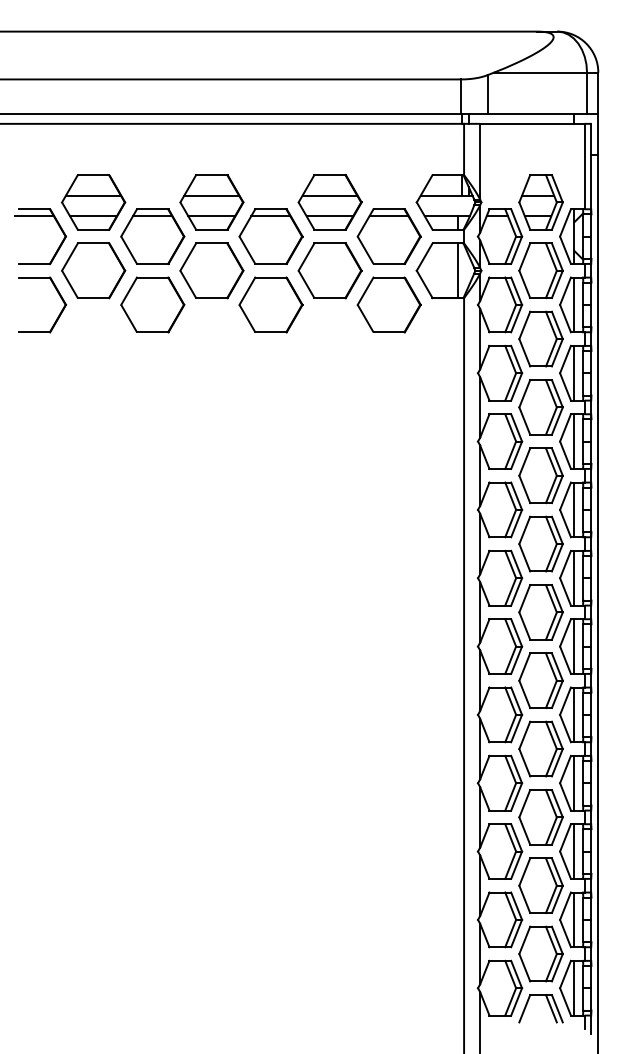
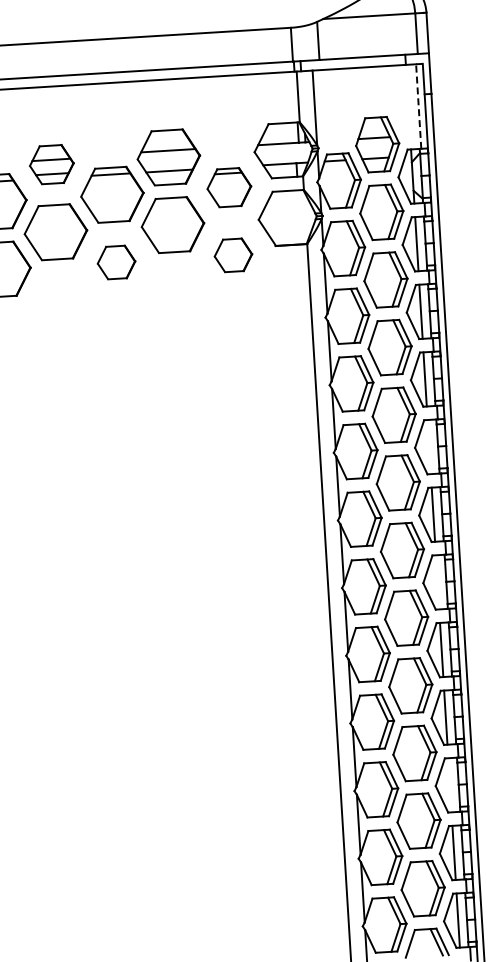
line: (584, 166) -> (418, 106), solid -> dashed
part: (211, 202) -> (51, 164), size x0.7
part: (388, 236) -> (228, 187), size x0.7
line: (458, 270) -> (300, 217), removed
part: (270, 304) -> (115, 262), size x0.6
part: (388, 304) -> (232, 254), size x0.6
line: (574, 509) -> (429, 446), removed
line: (574, 646) -> (437, 582), removed
line: (574, 851) -> (450, 785), removed

